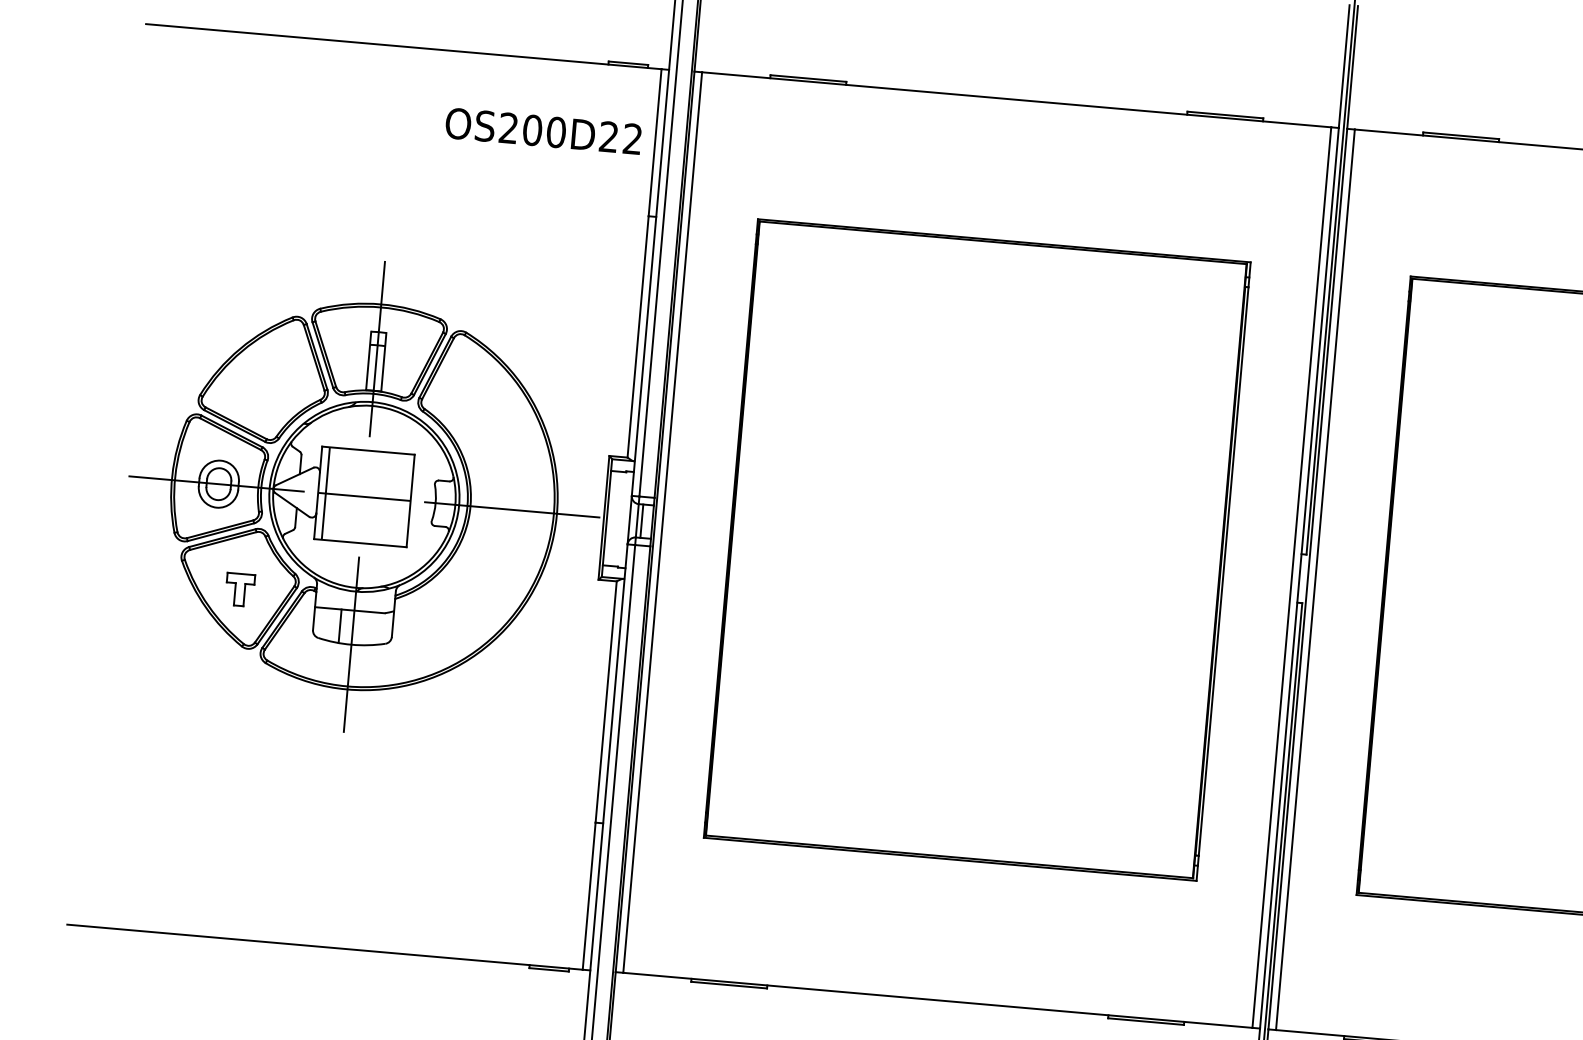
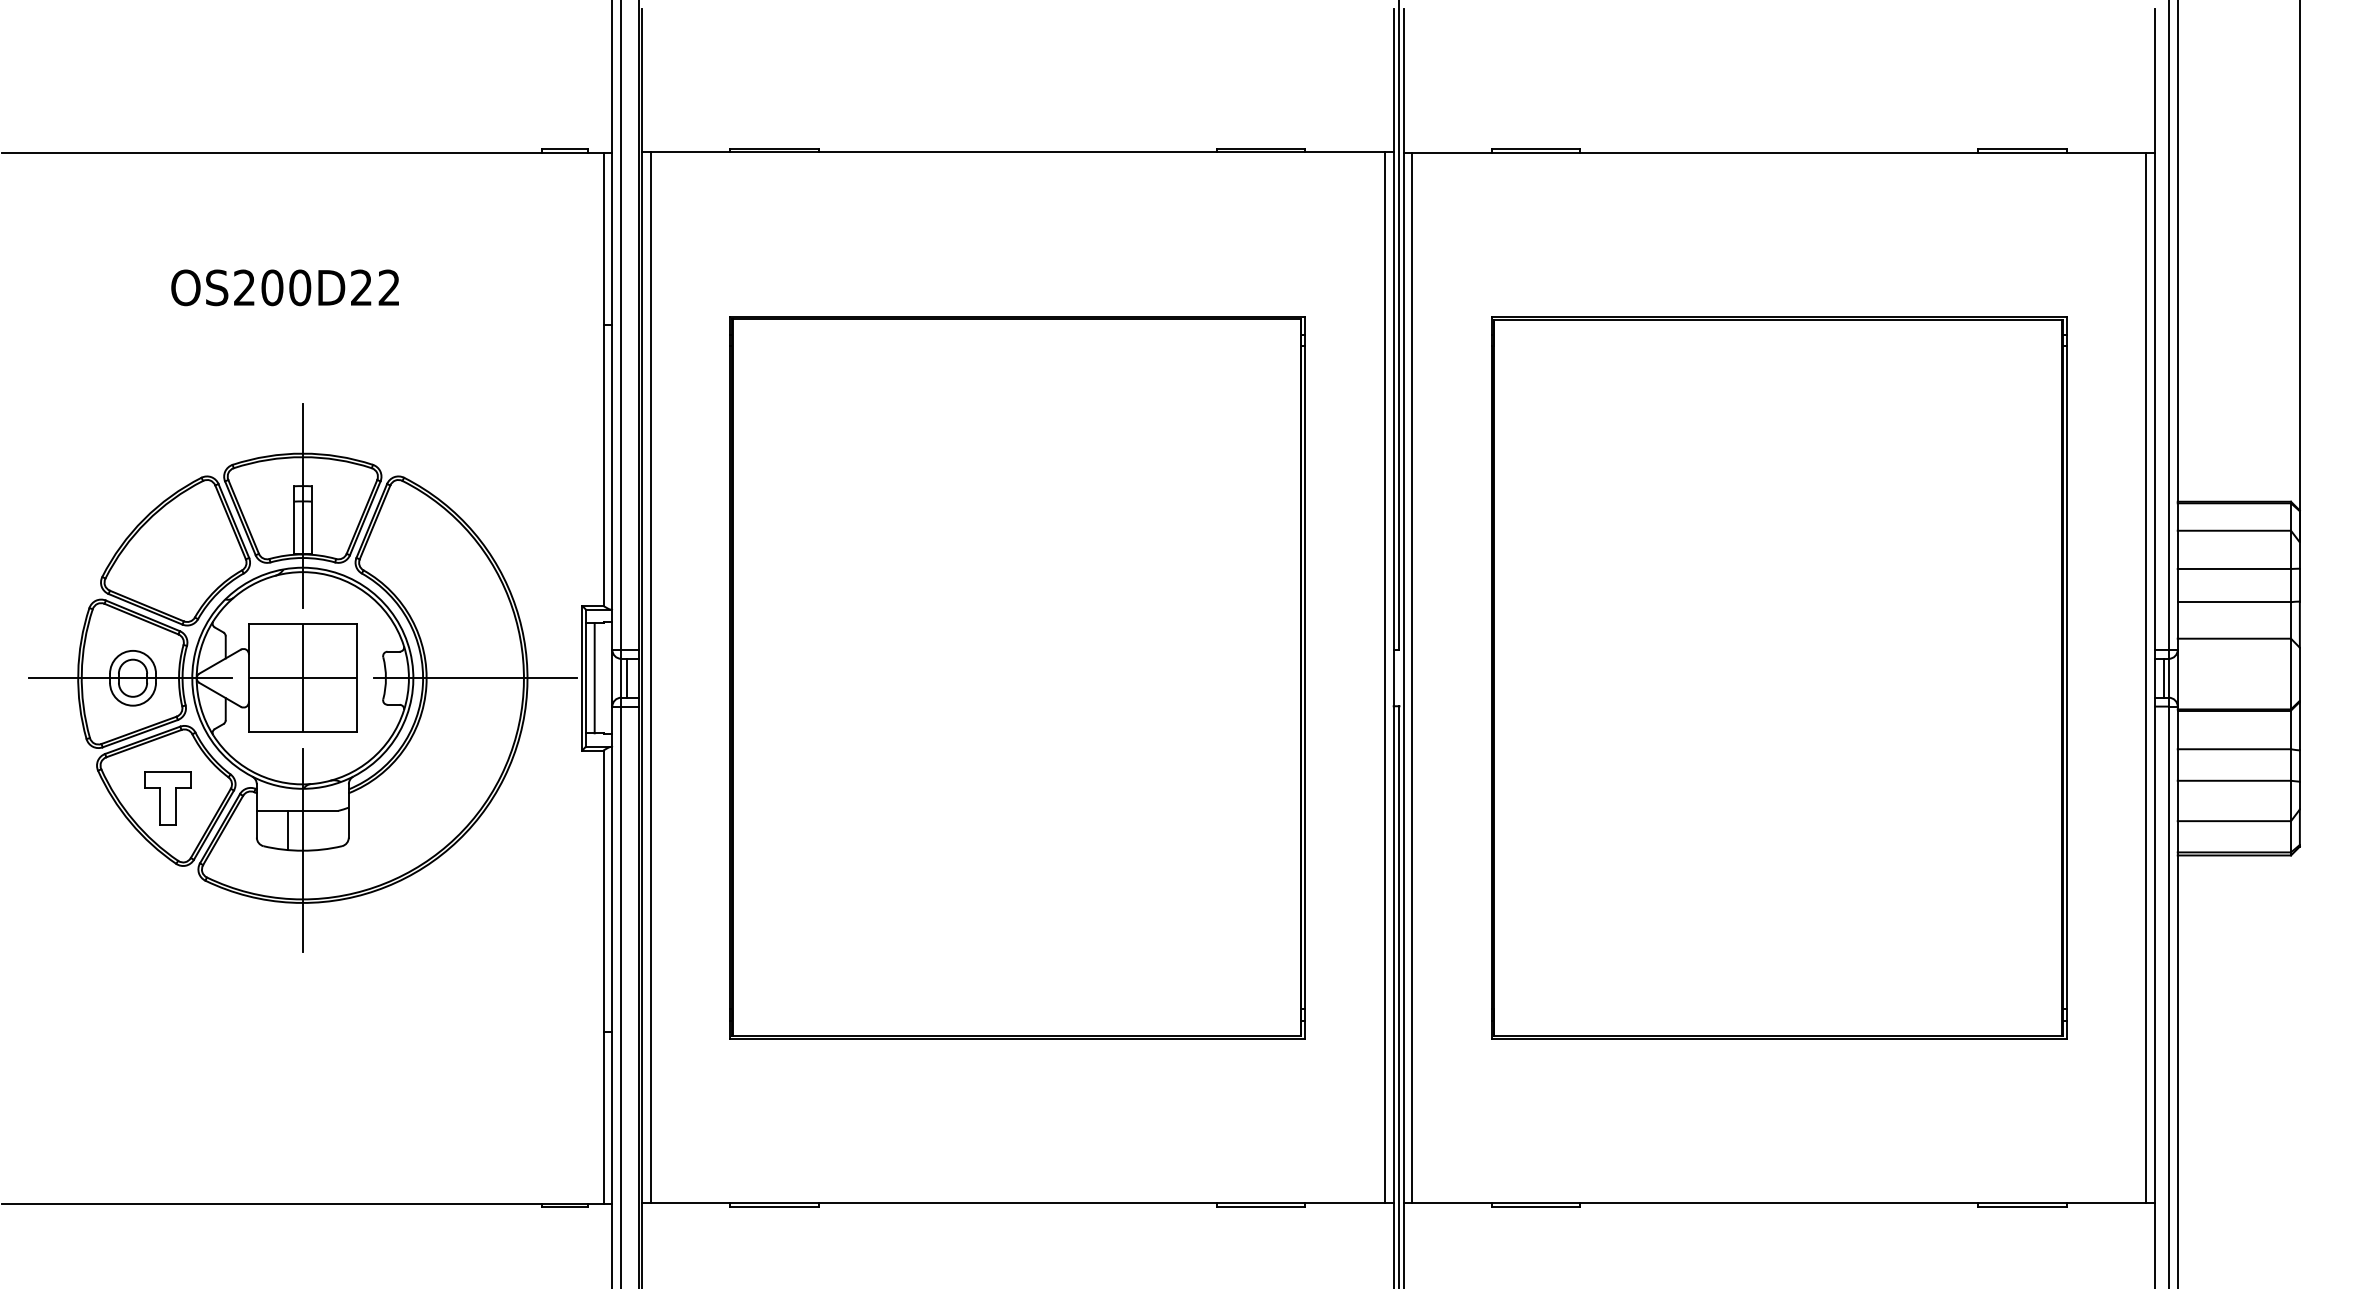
text: (542, 130) -> (284, 287), moved
line: (325, 493) -> (302, 678), moved
line: (614, 518) -> (594, 678), added
part: (239, 589) -> (167, 798), size x1.43

